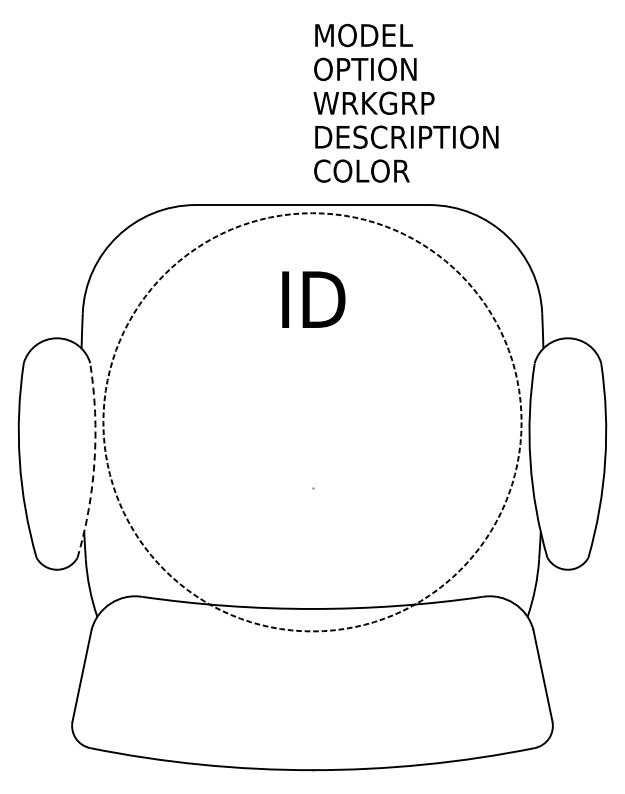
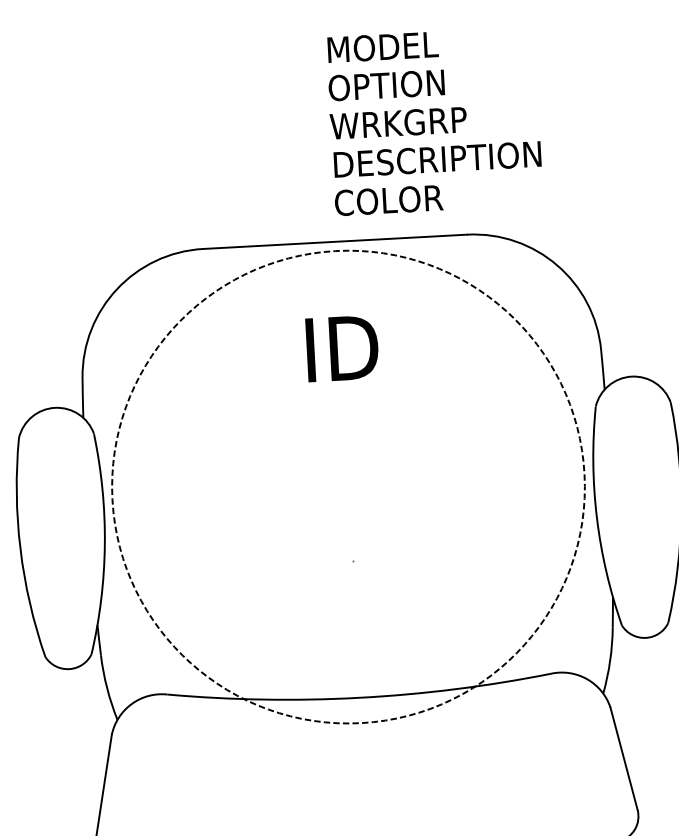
arc: (94, 461) -> (104, 544), dashed -> solid

